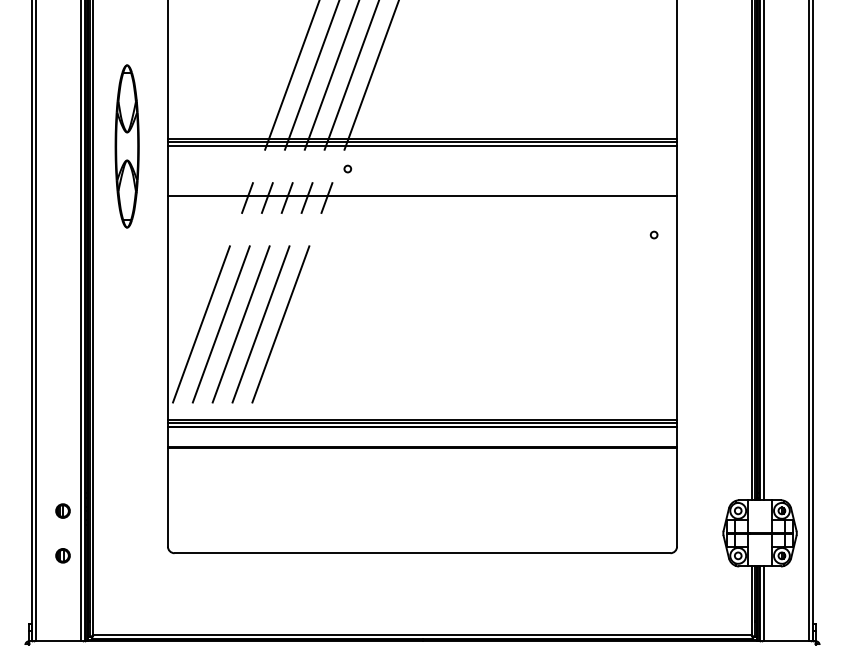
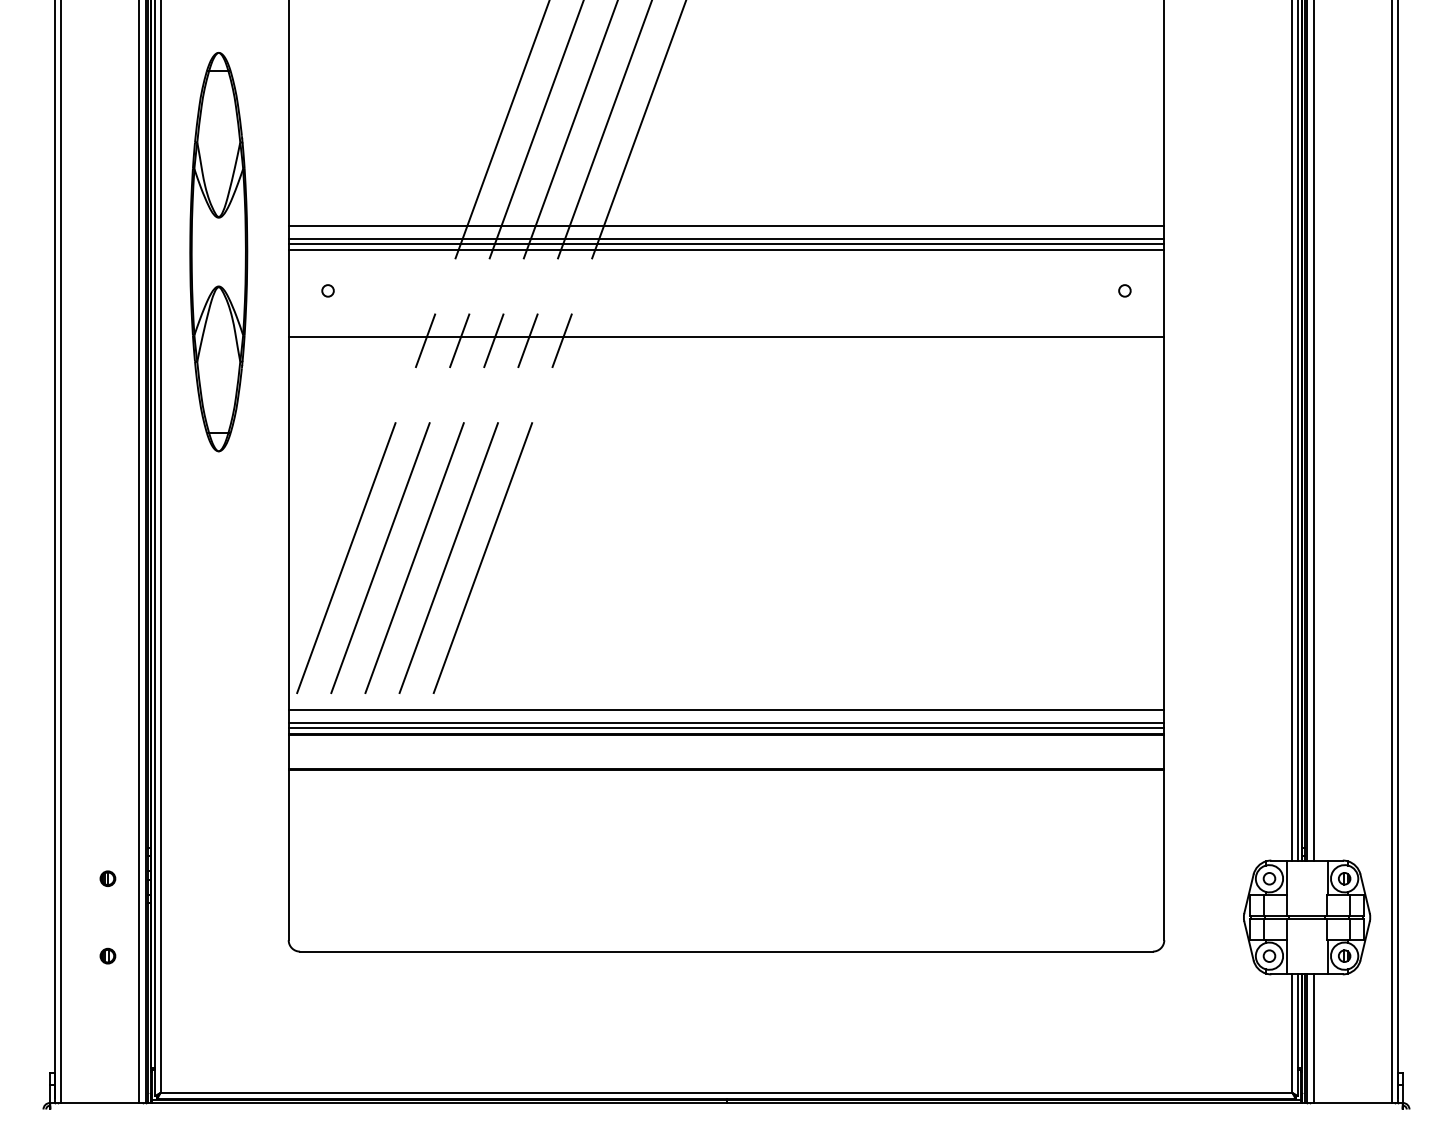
line: (422, 131) -> (726, 226), added
part: (126, 146) -> (217, 252), size x1.43
circle: (347, 168) -> (327, 289), moved
circle: (653, 234) -> (1123, 289), moved
line: (422, 412) -> (726, 709), added
part: (62, 510) -> (107, 878), size x0.62
part: (62, 555) -> (107, 955), size x0.62

